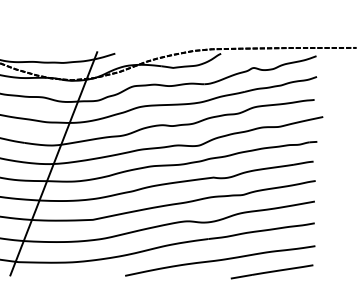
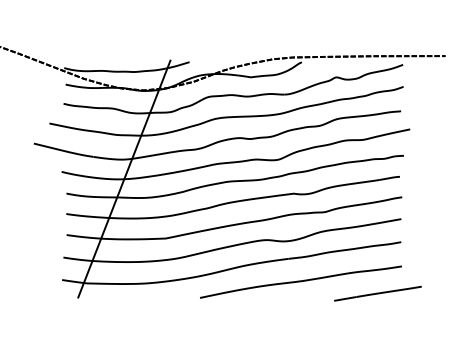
line: (271, 271) -> (377, 293), moved

